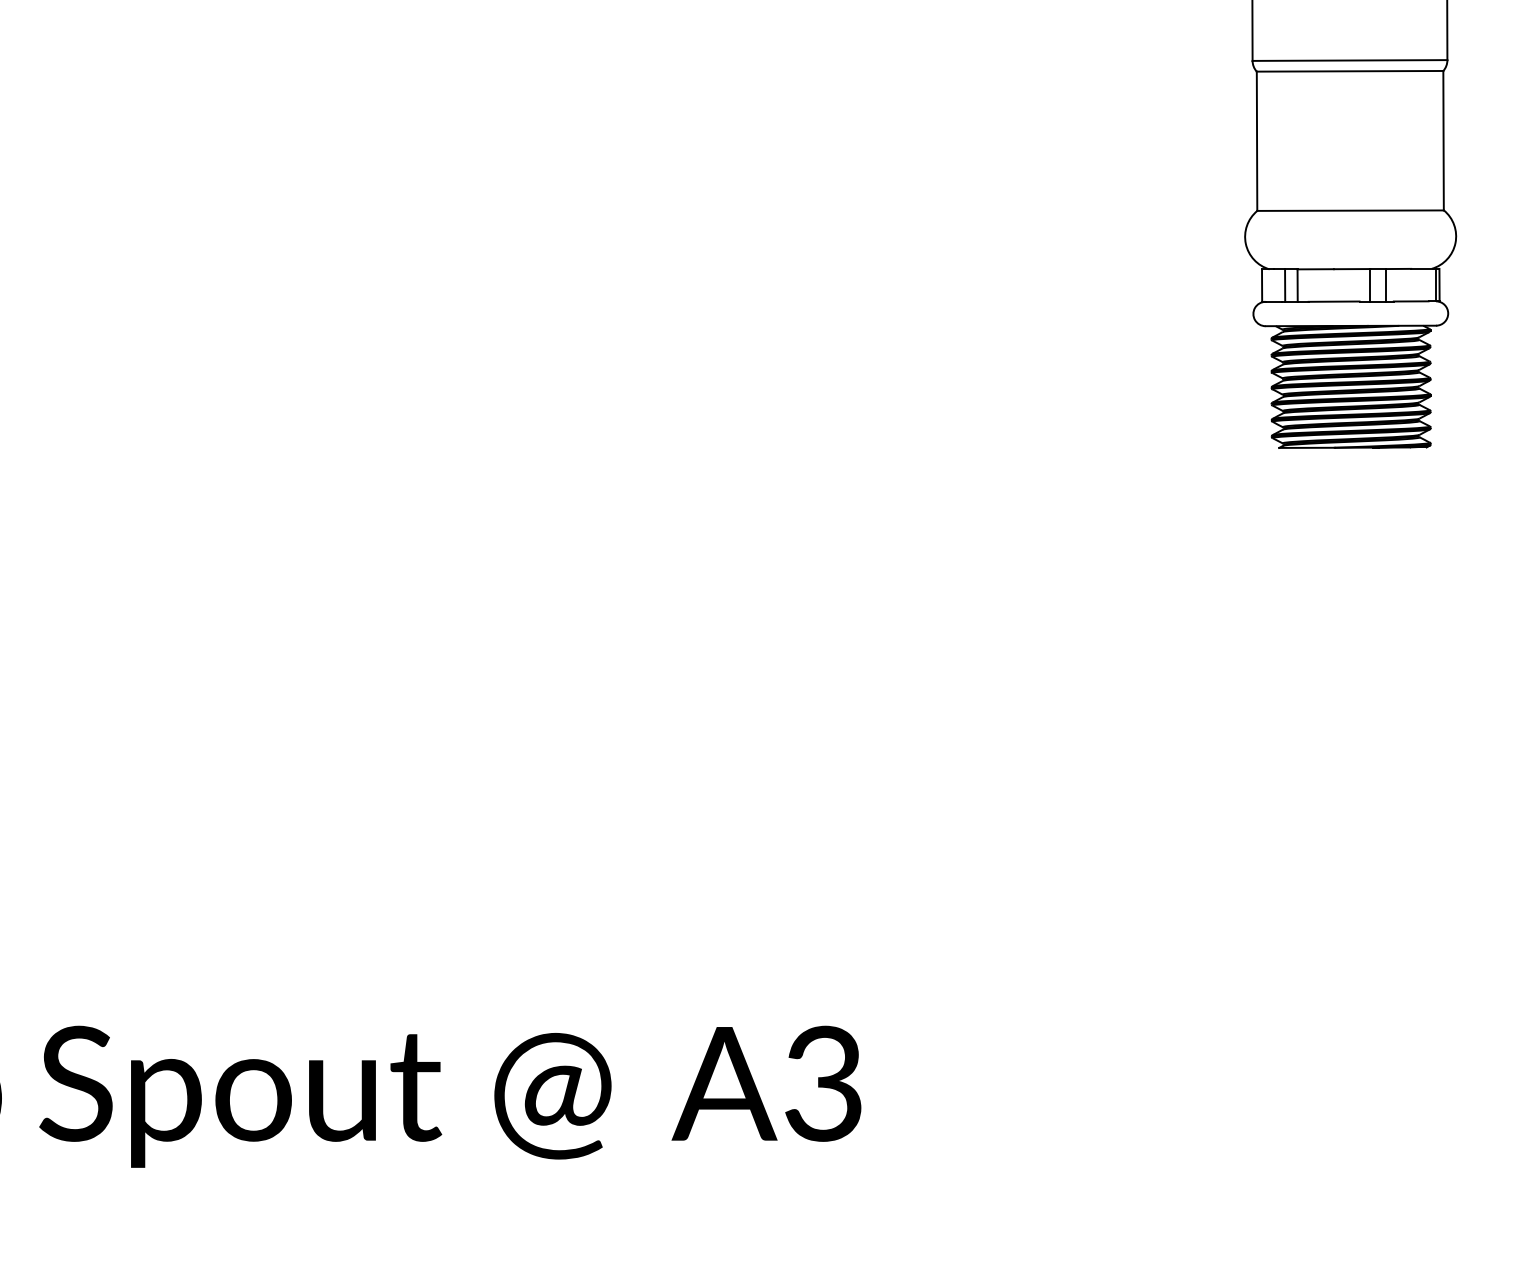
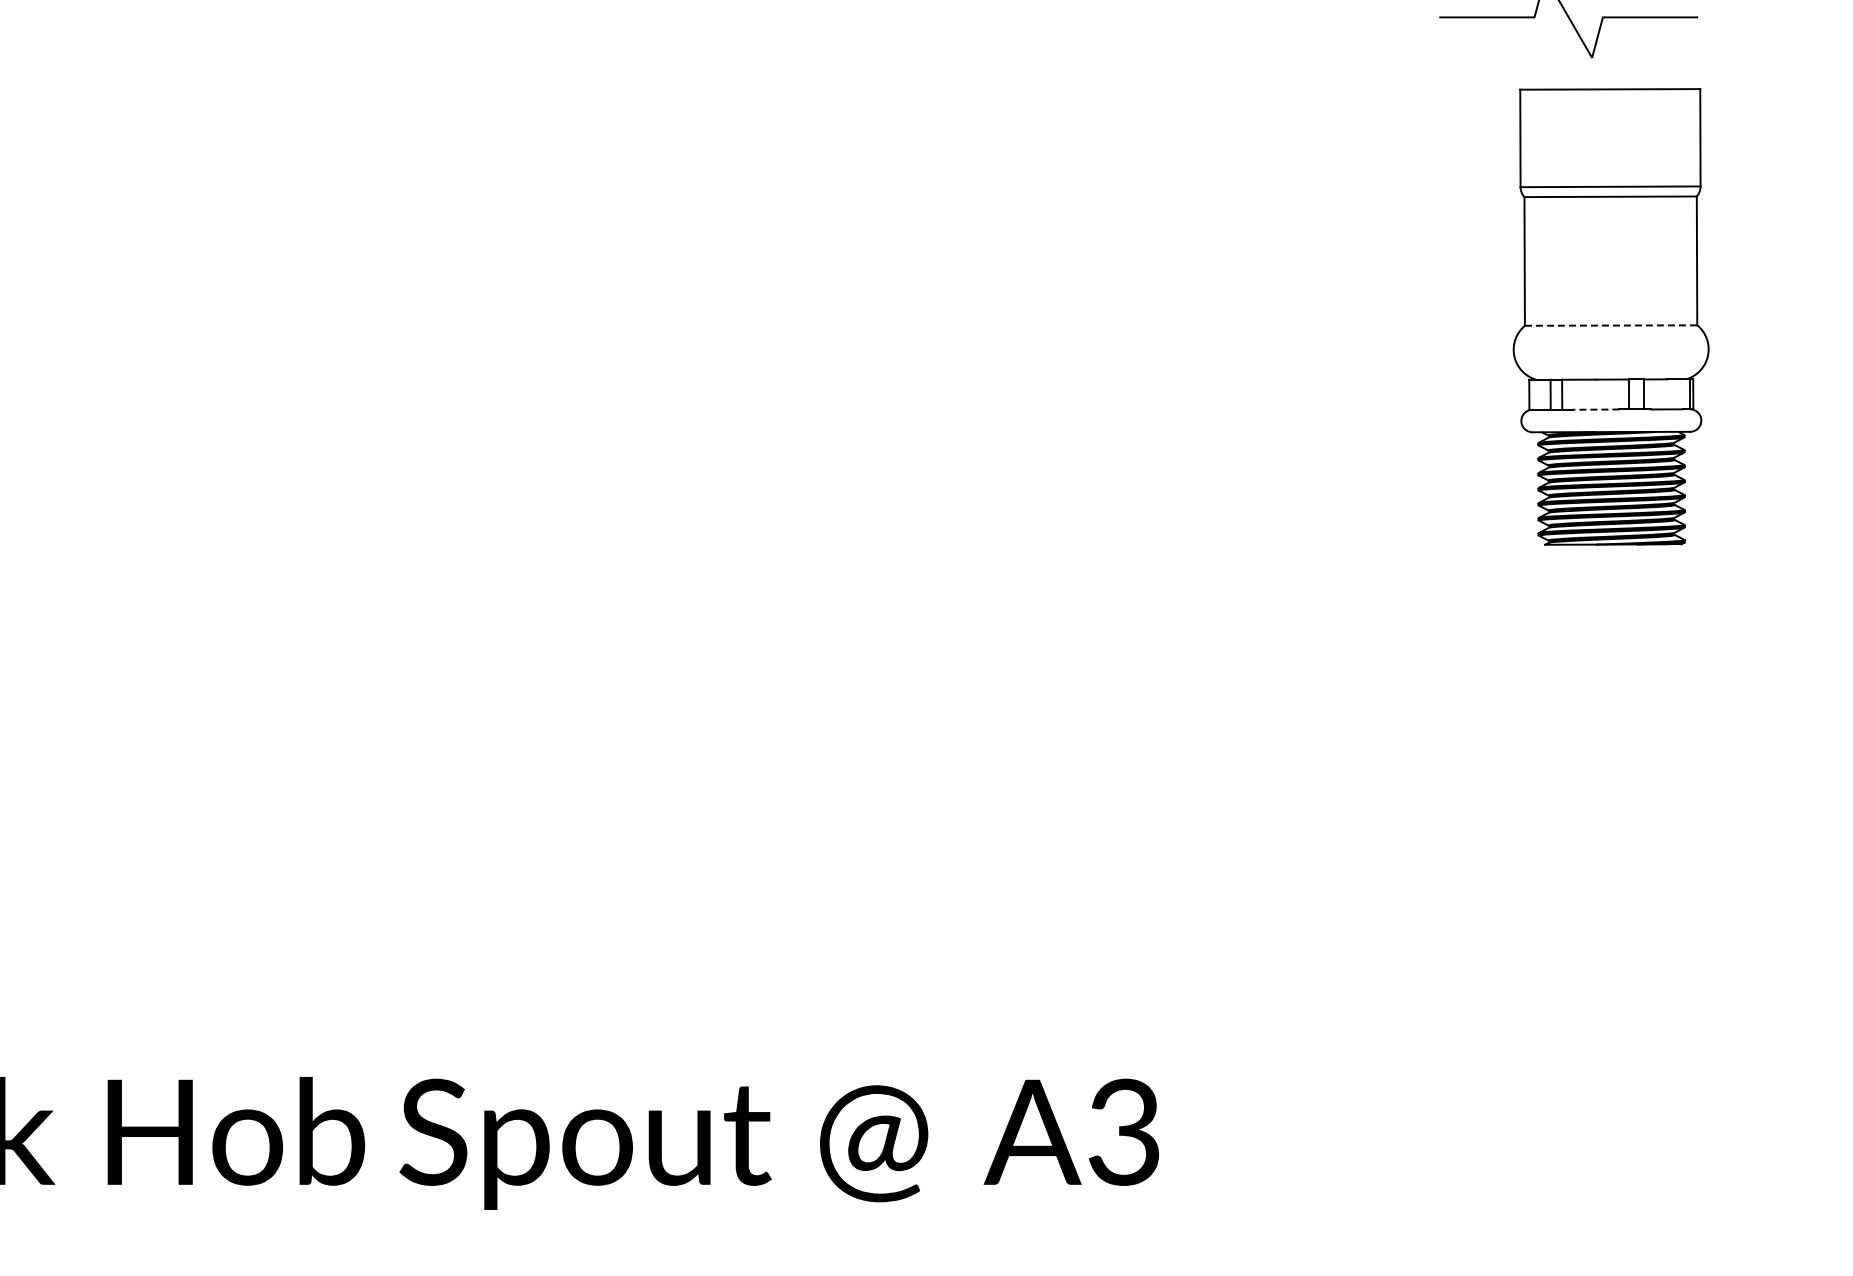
line: (1351, 210) -> (1611, 325), solid -> dashed
line: (1333, 301) -> (1595, 409), solid -> dashed

